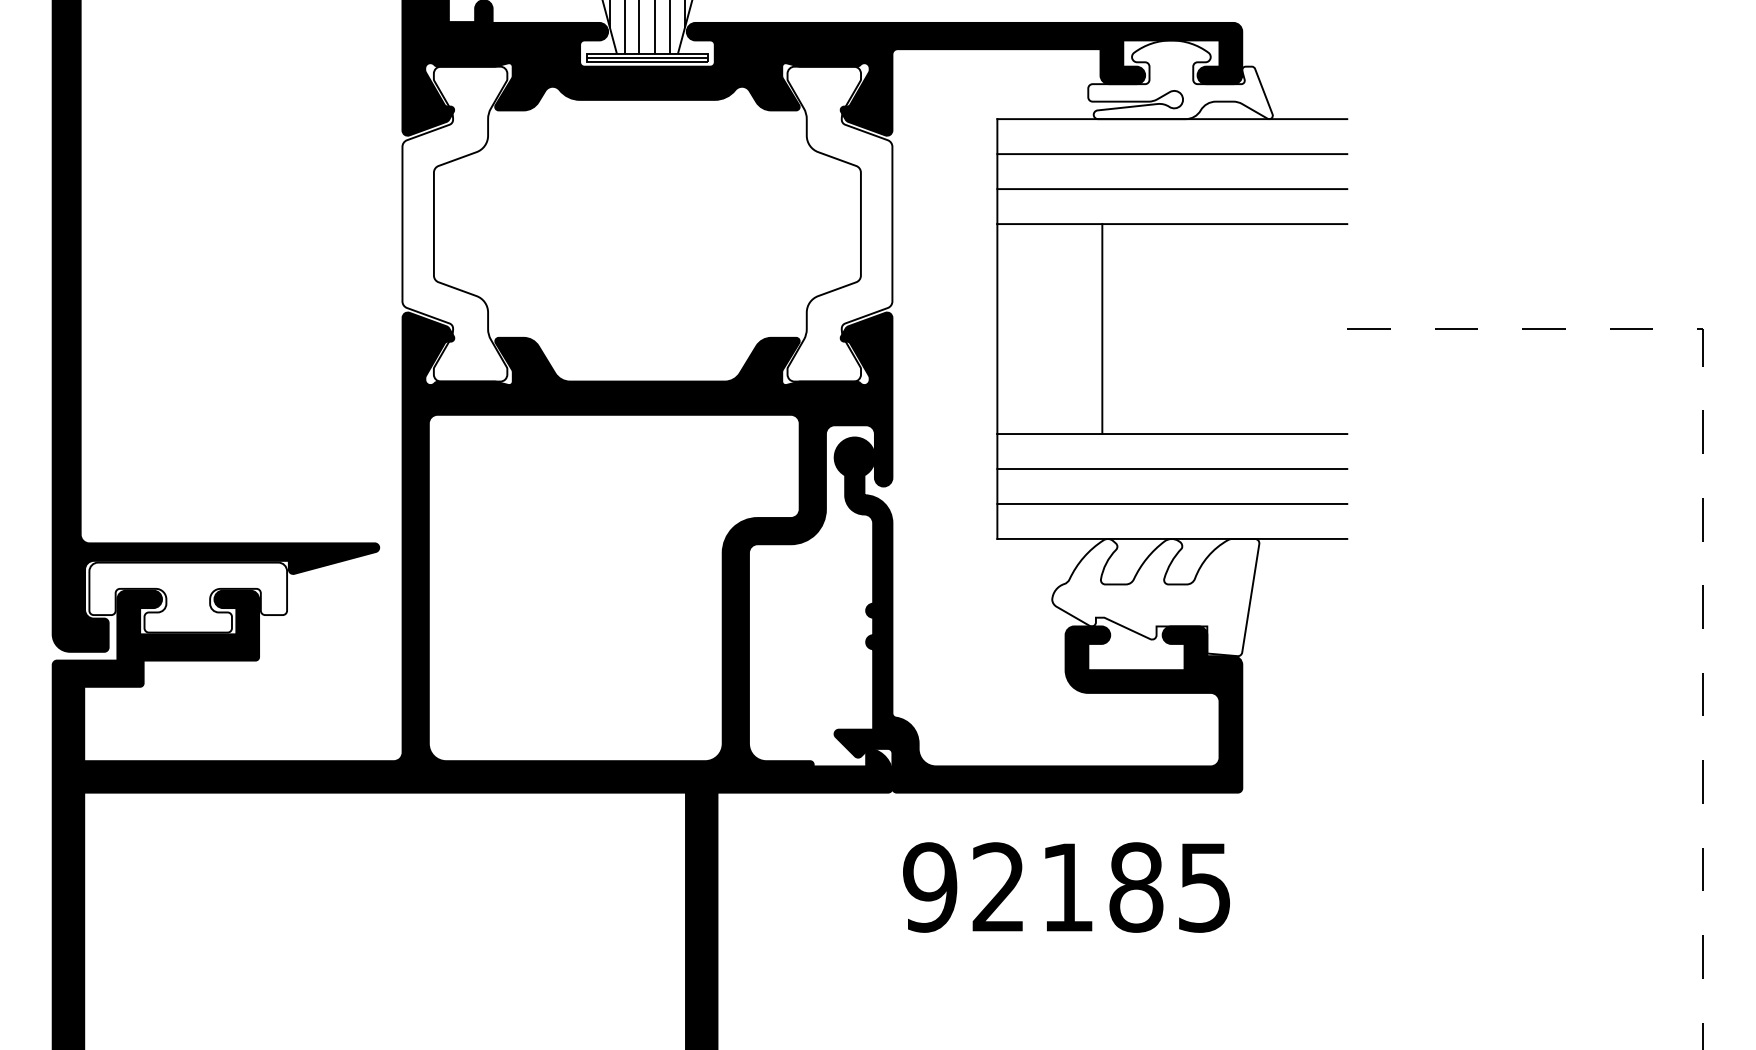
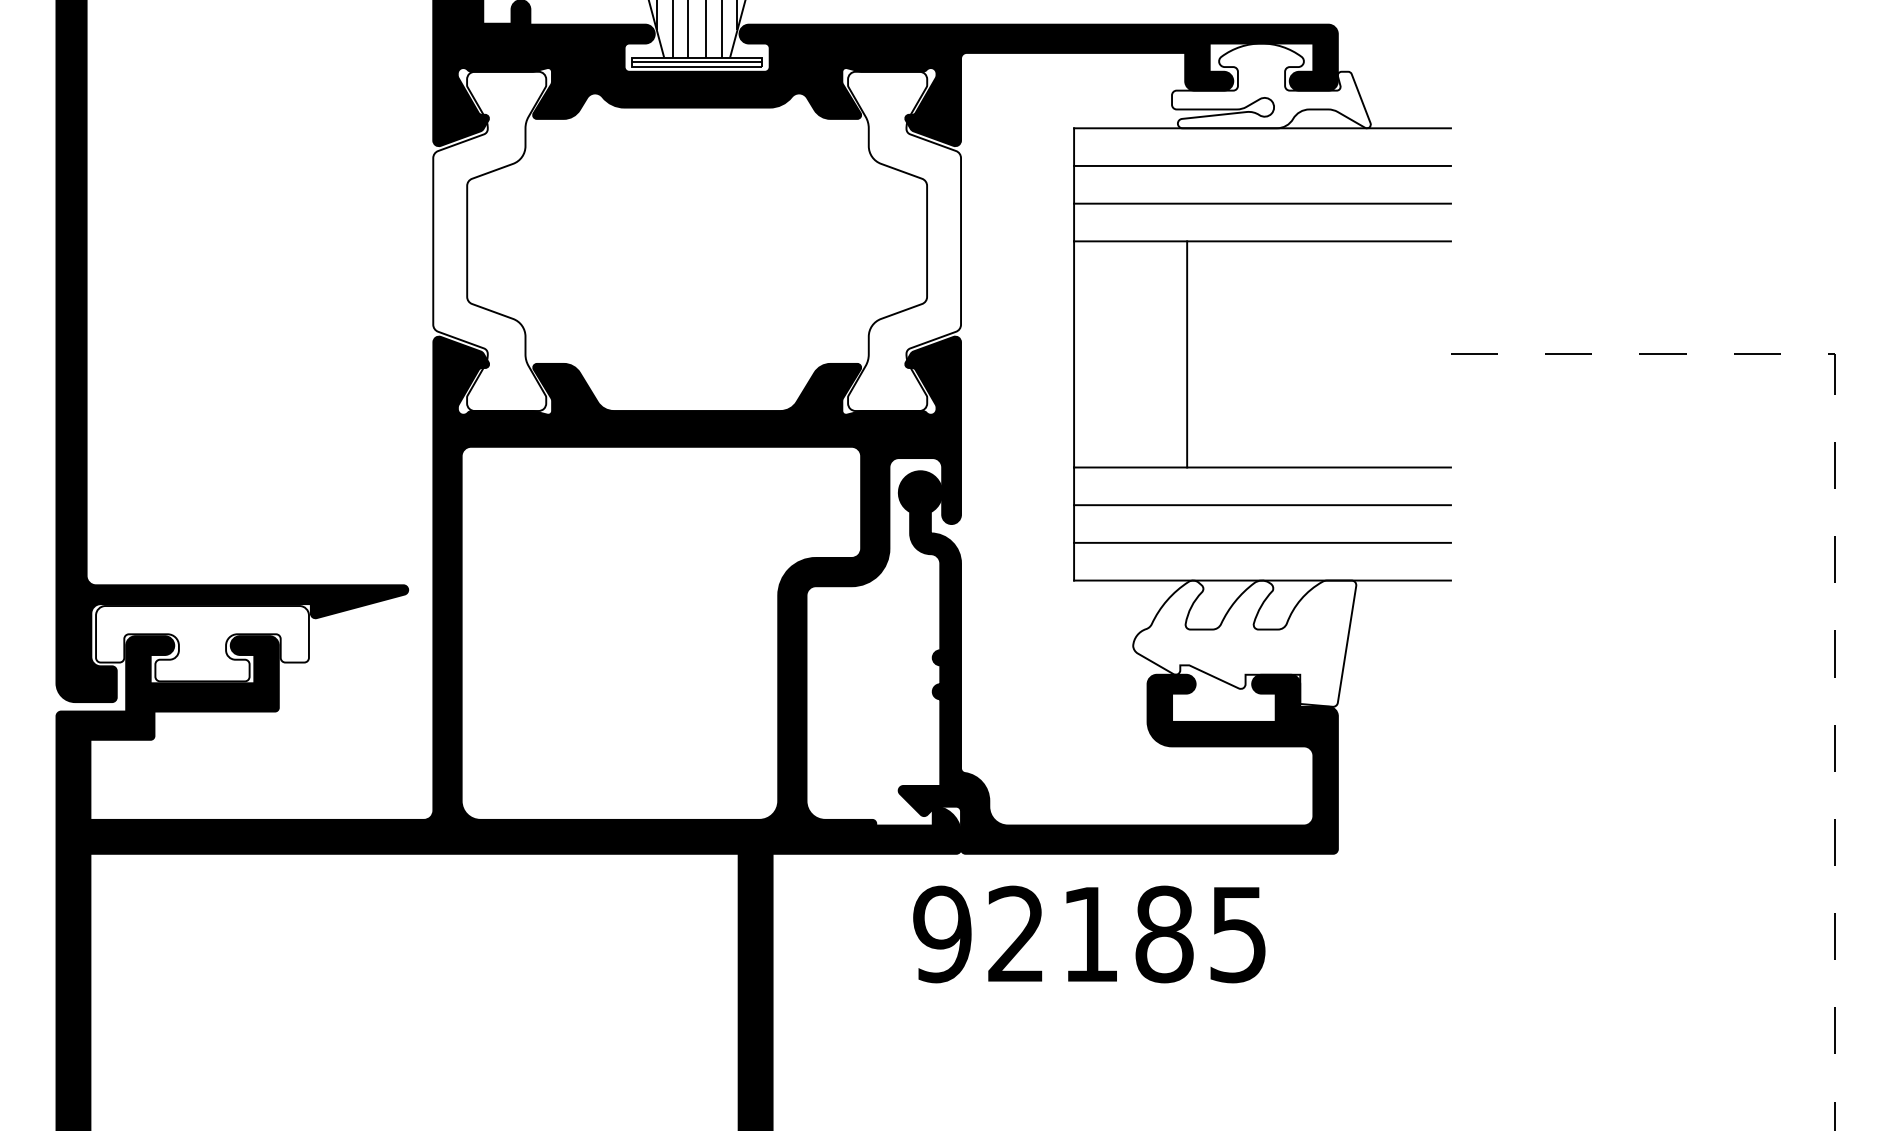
text: (1066, 887) -> (1089, 934), moved

